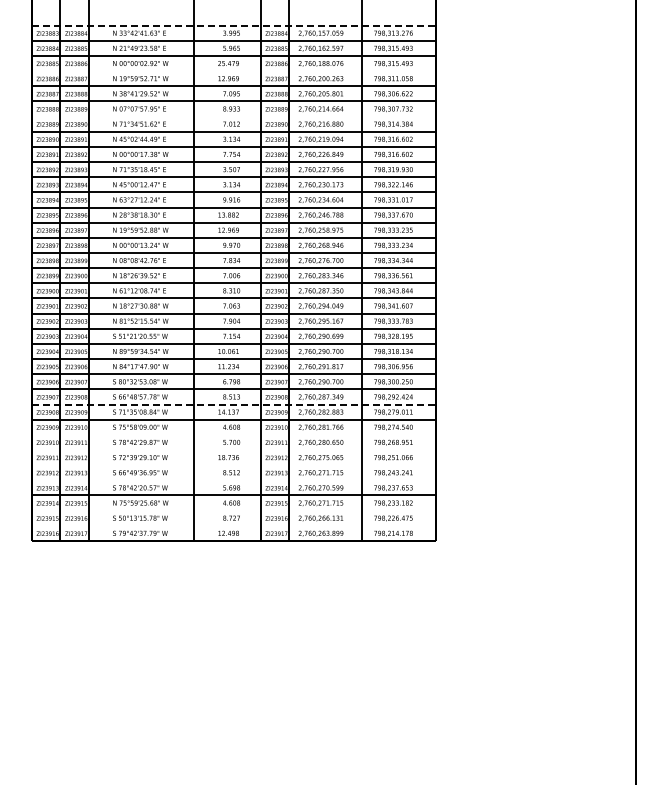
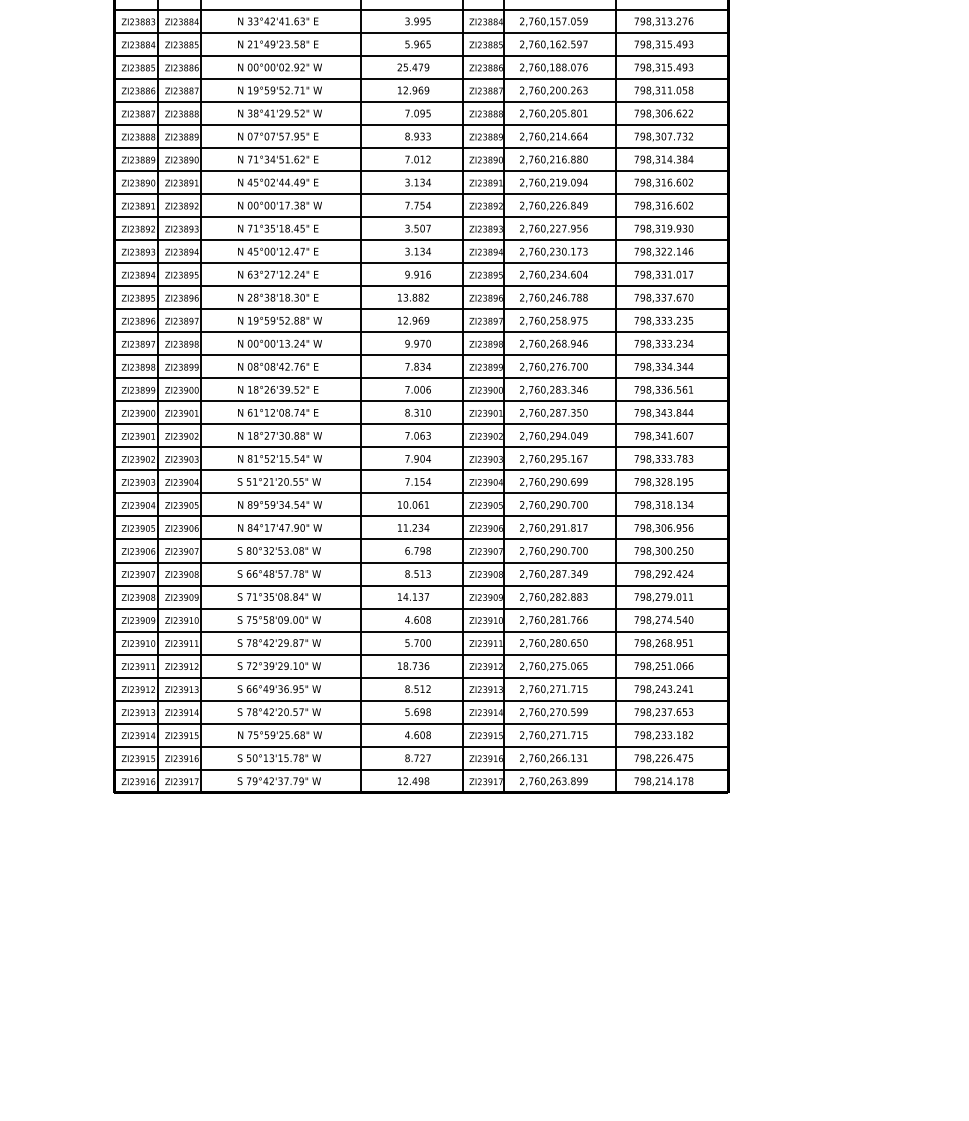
line: (234, 25) -> (422, 9), dashed -> solid
line: (233, 71) -> (420, 79), added
line: (233, 116) -> (420, 147), added
line: (234, 404) -> (422, 585), dashed -> solid
line: (233, 434) -> (420, 631), added
line: (233, 450) -> (420, 655), added
line: (233, 465) -> (420, 678), added
line: (233, 480) -> (420, 700), added
line: (233, 510) -> (420, 746), added
line: (233, 525) -> (420, 769), added

